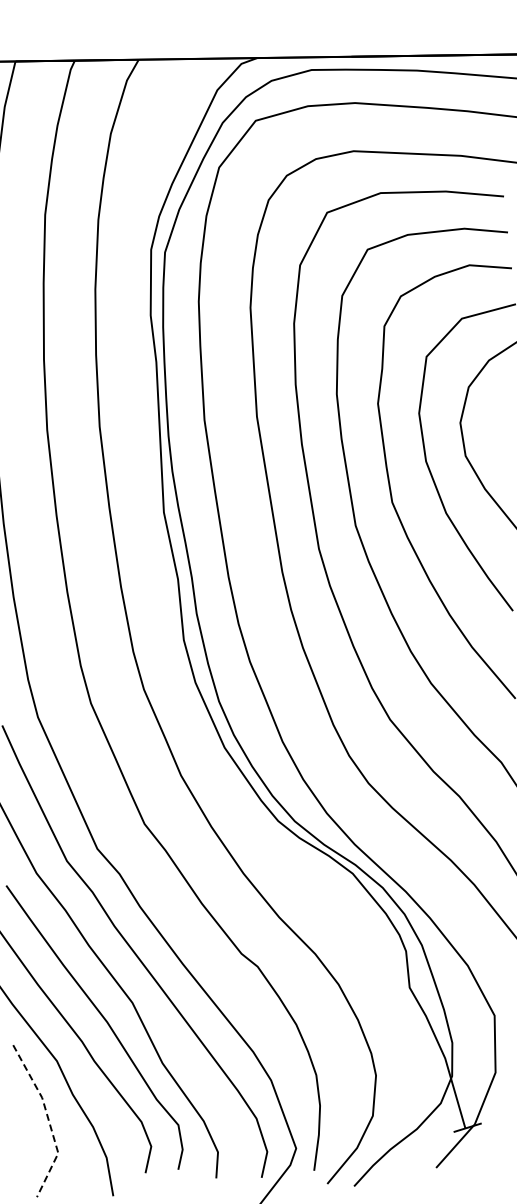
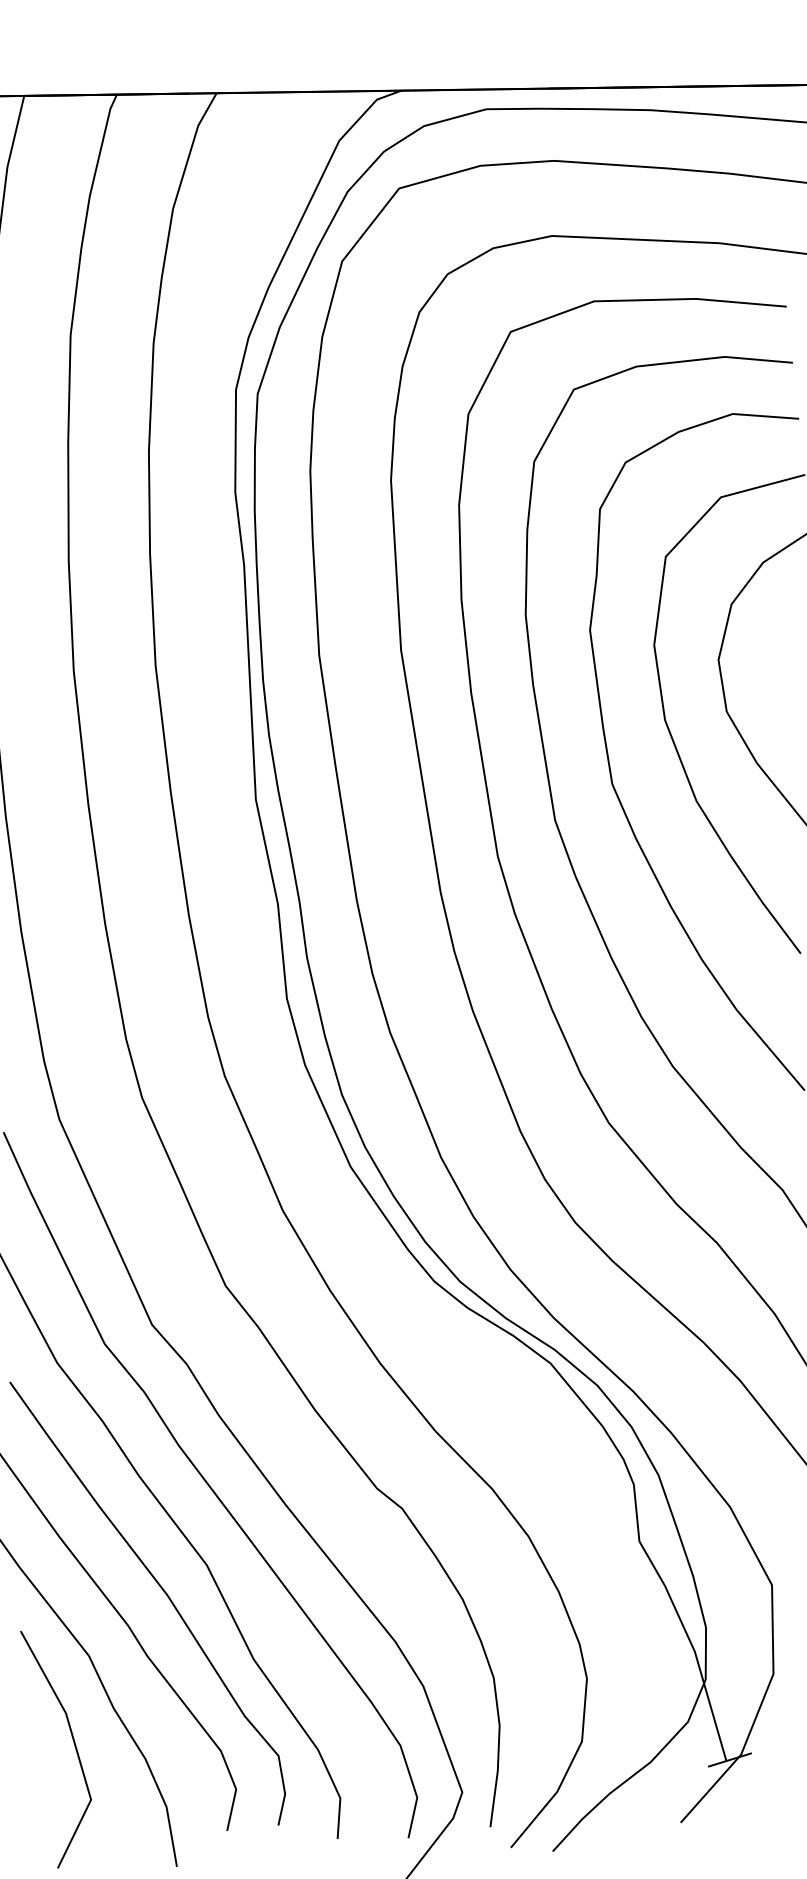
line: (48, 1119) -> (75, 1747), dashed -> solid

